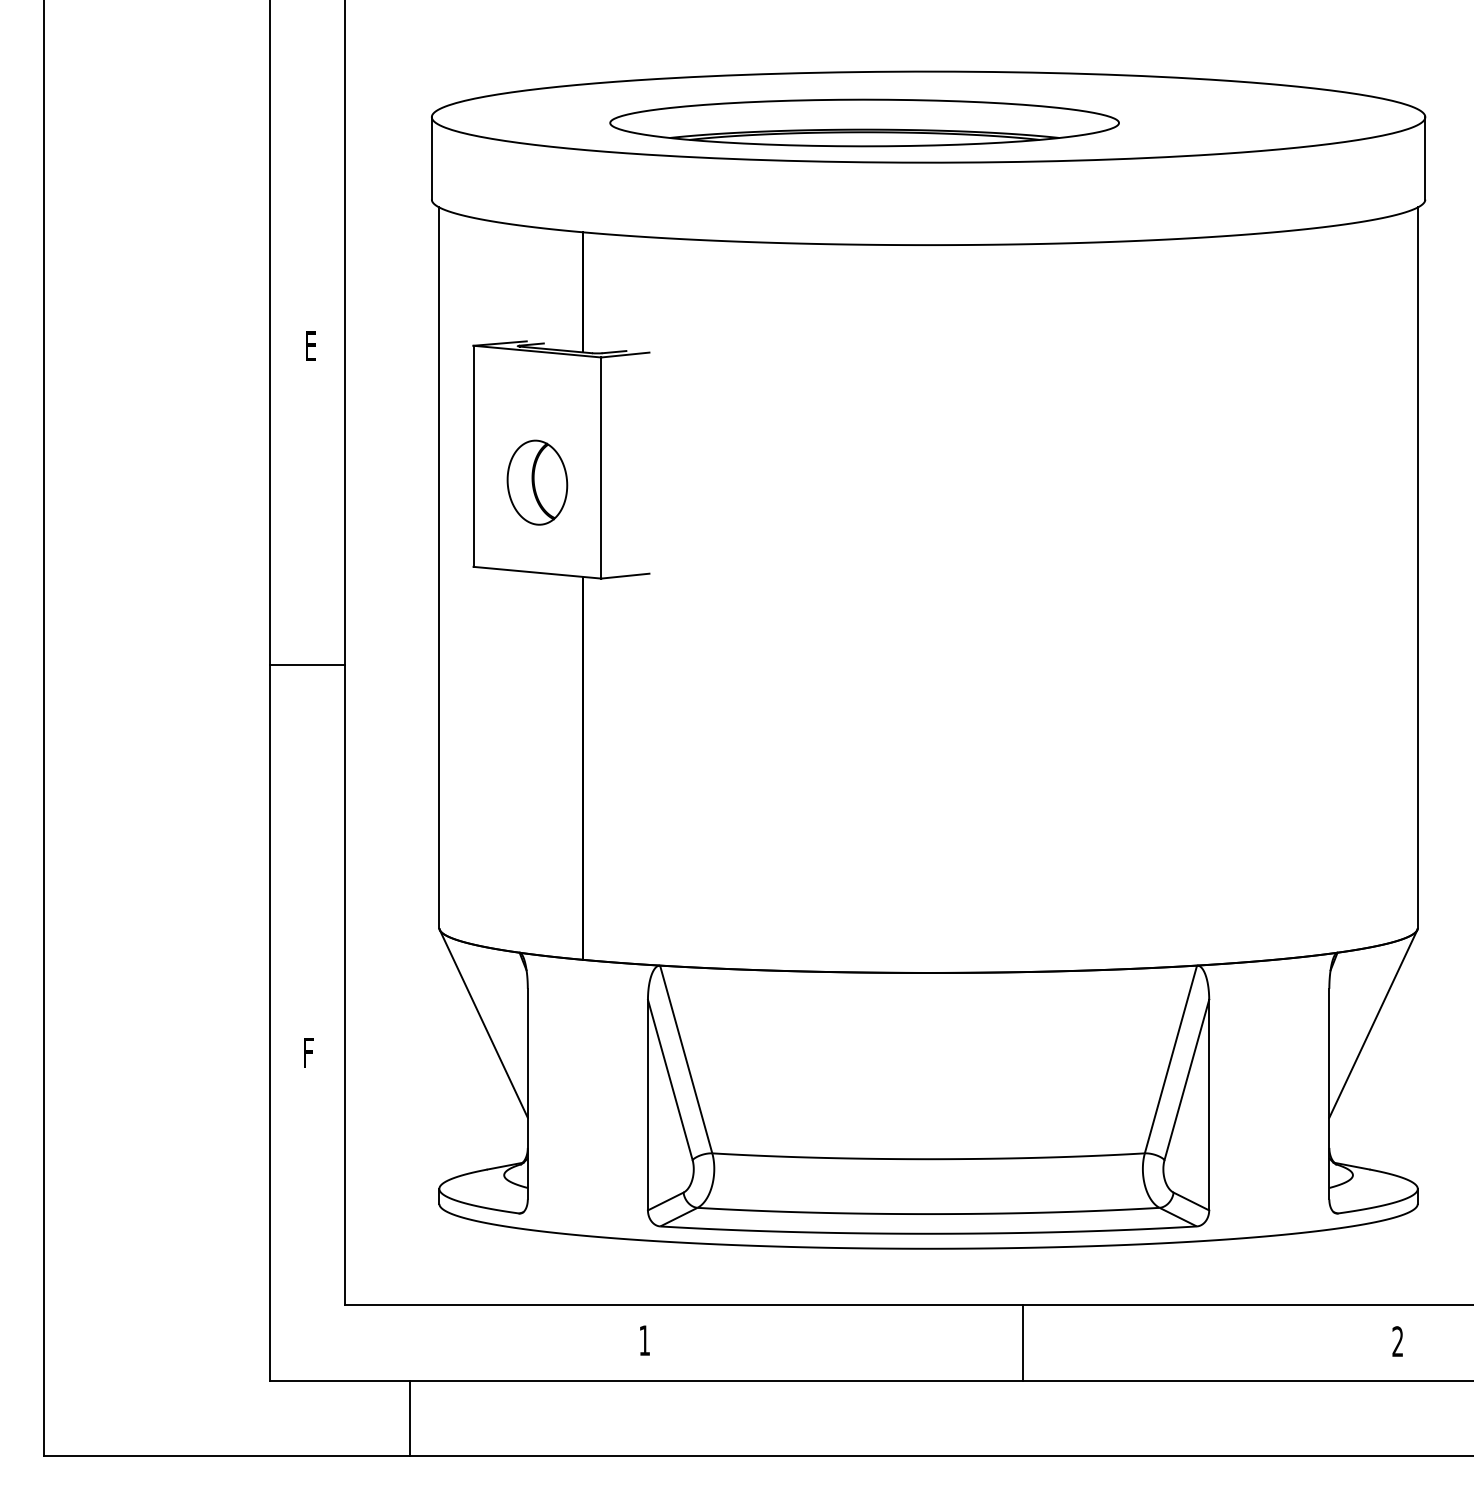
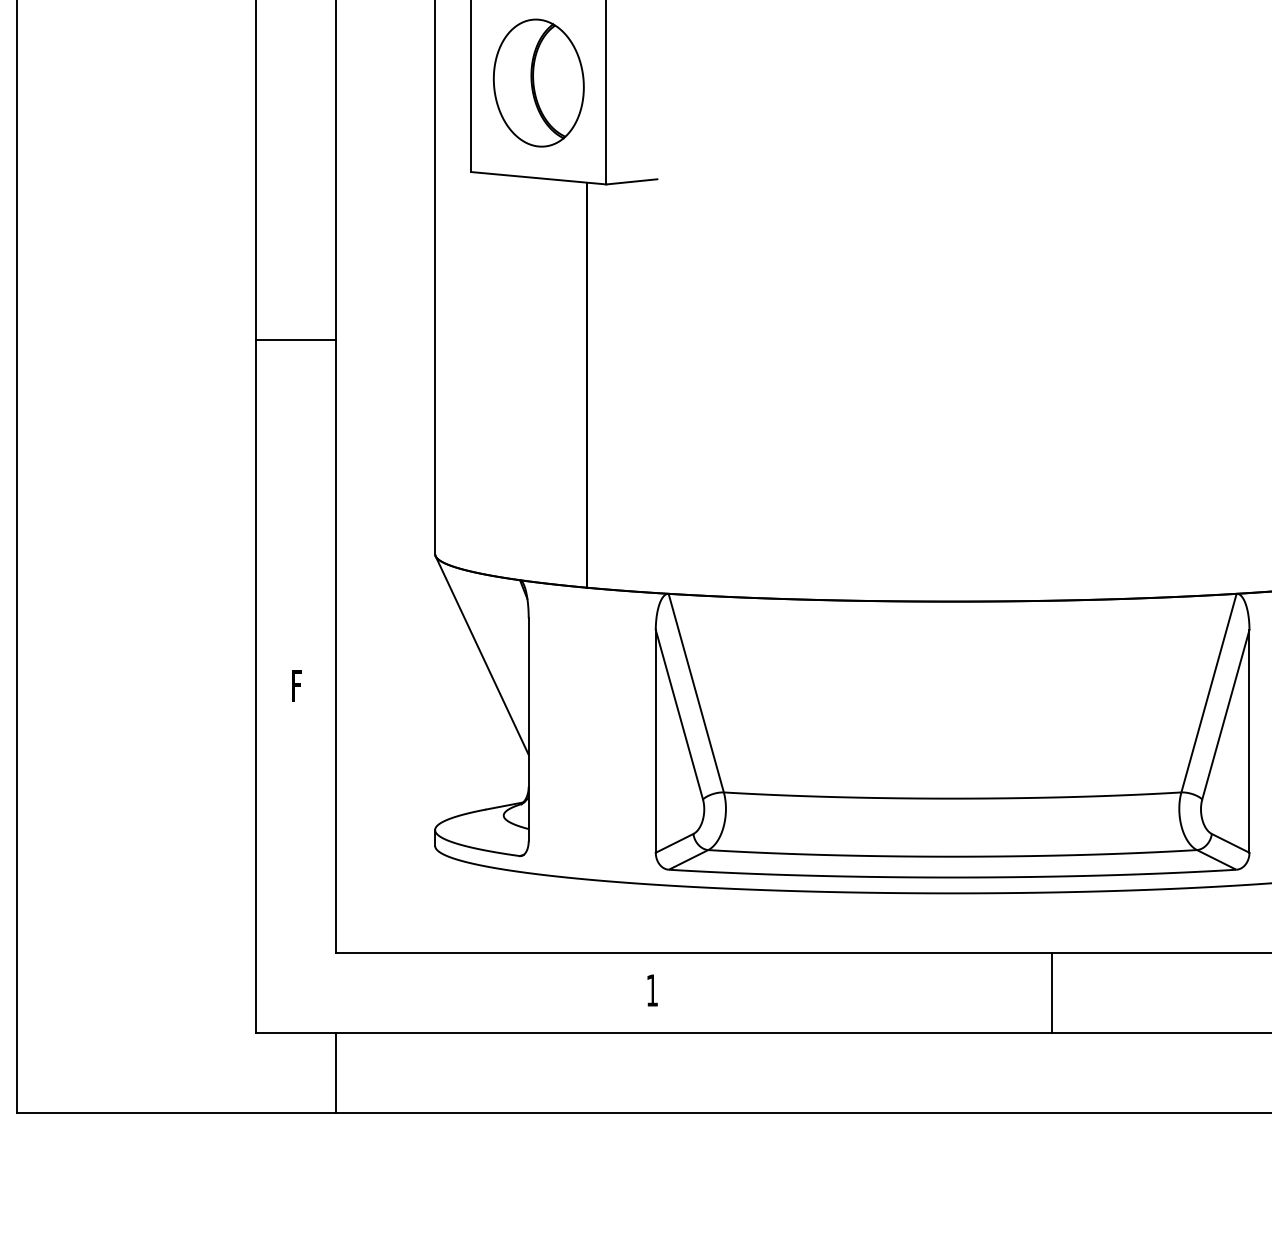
part: (537, 482) -> (538, 82), size x1.43
line: (307, 664) -> (295, 339), moved
line: (410, 1417) -> (335, 1071), moved

